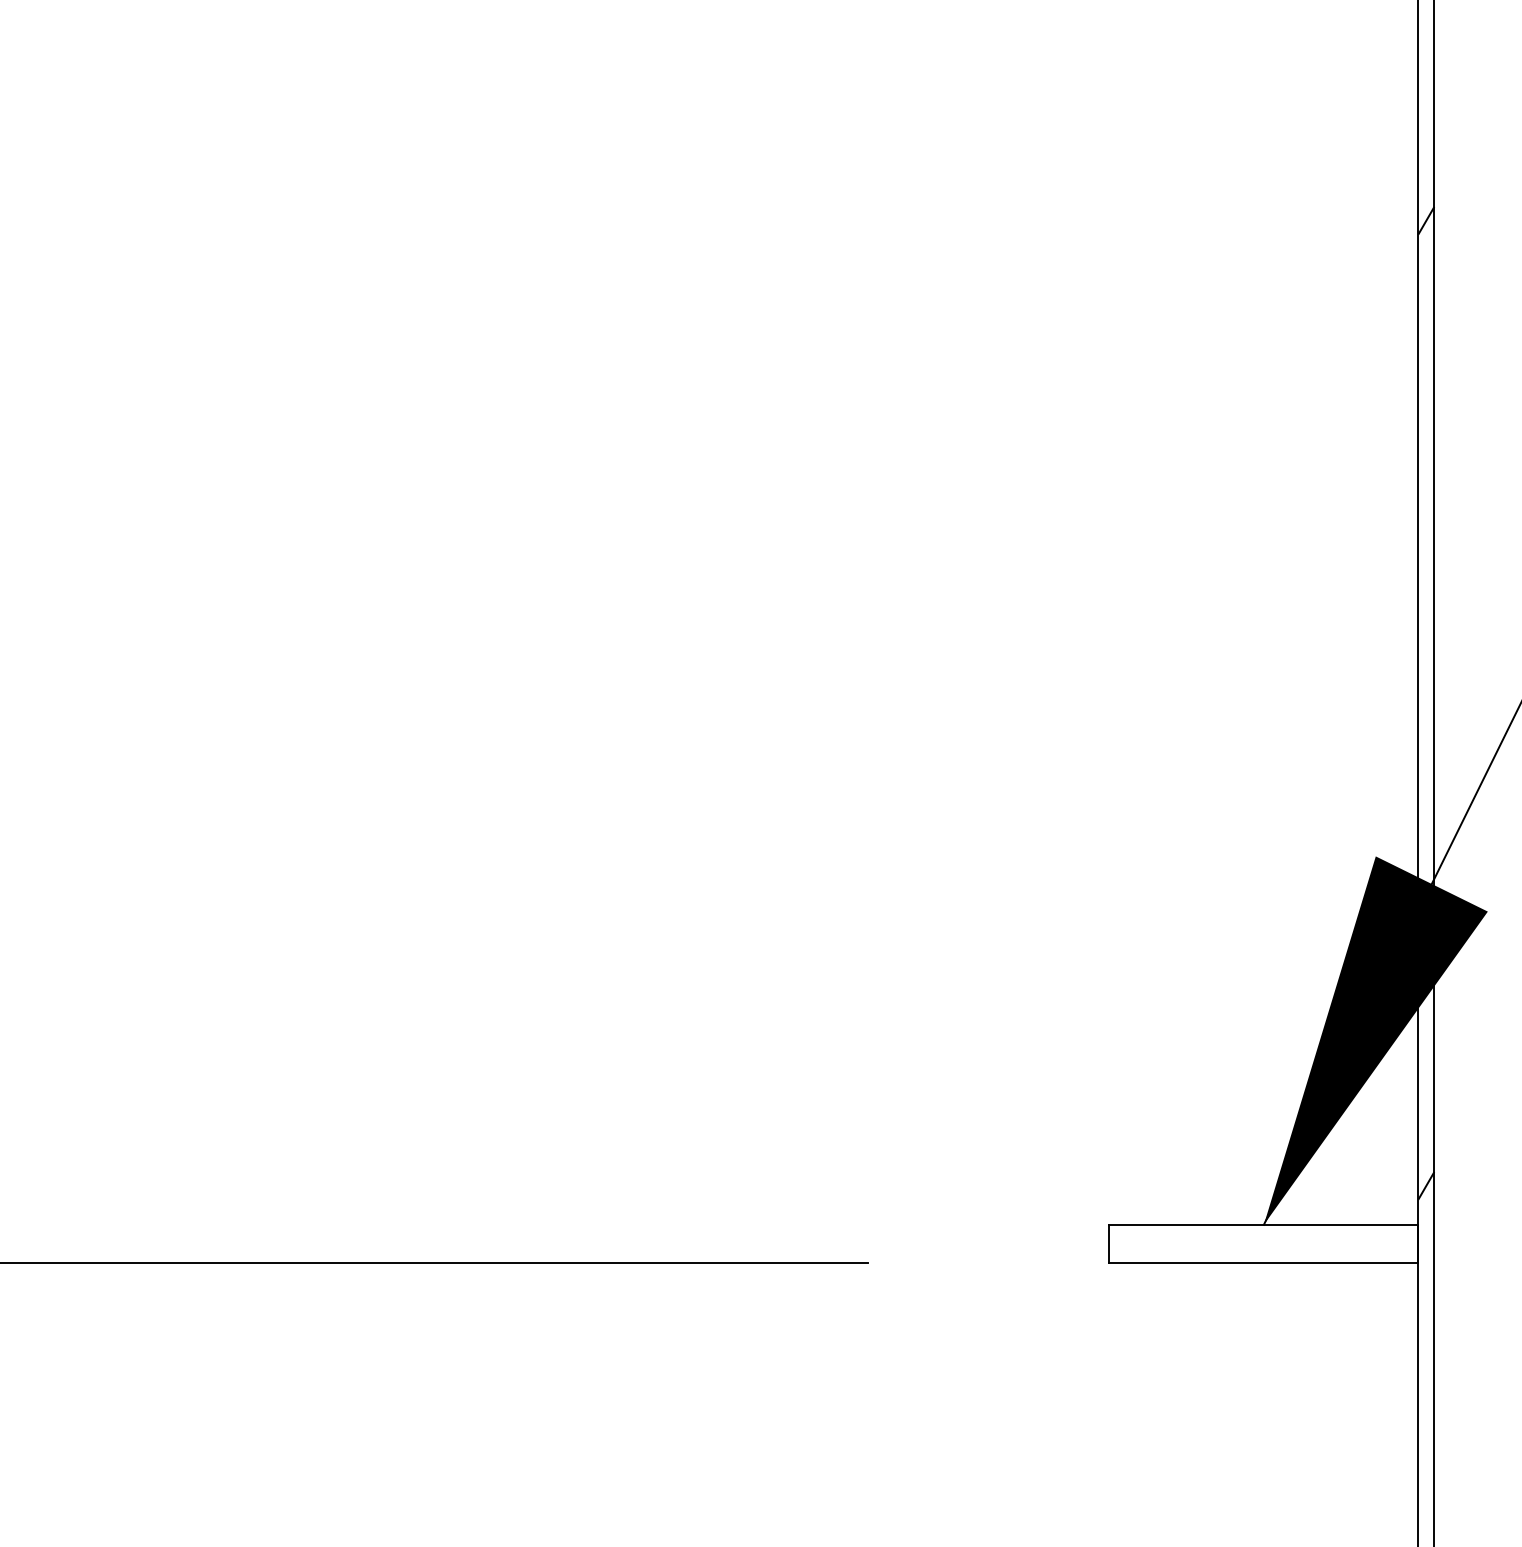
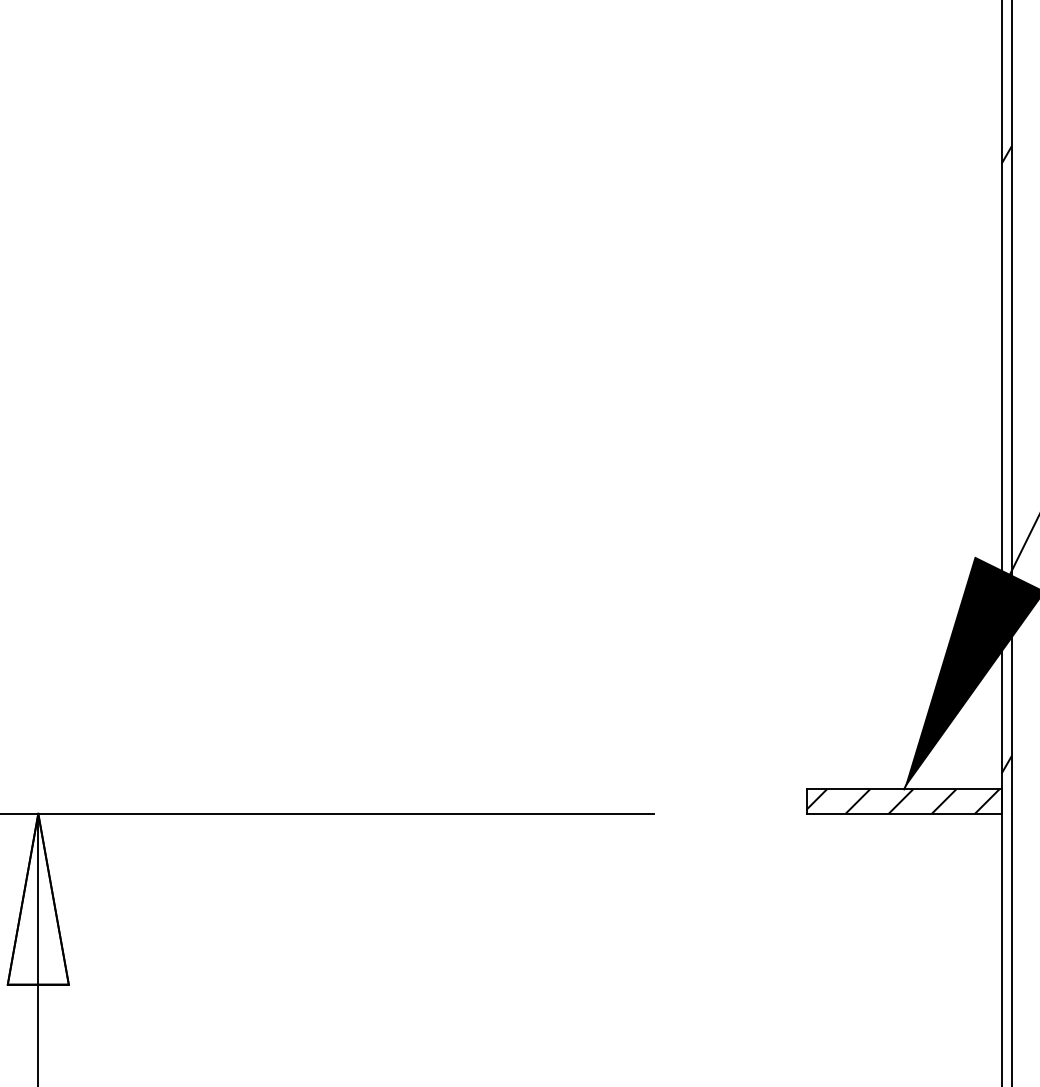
hatch: (1261, 1244) -> (902, 801), added

